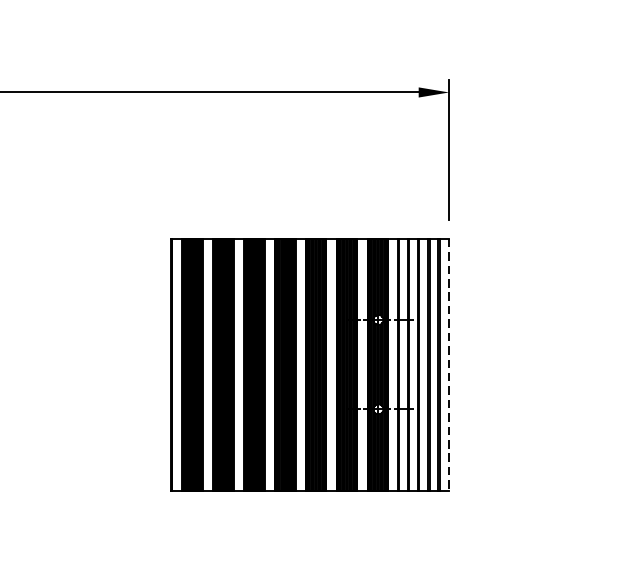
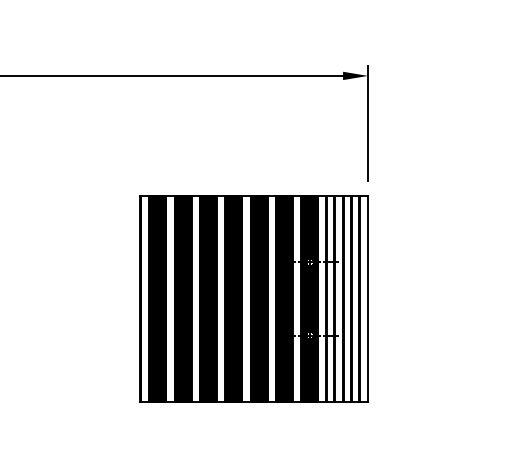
line: (449, 365) -> (368, 299), dashed -> solid

